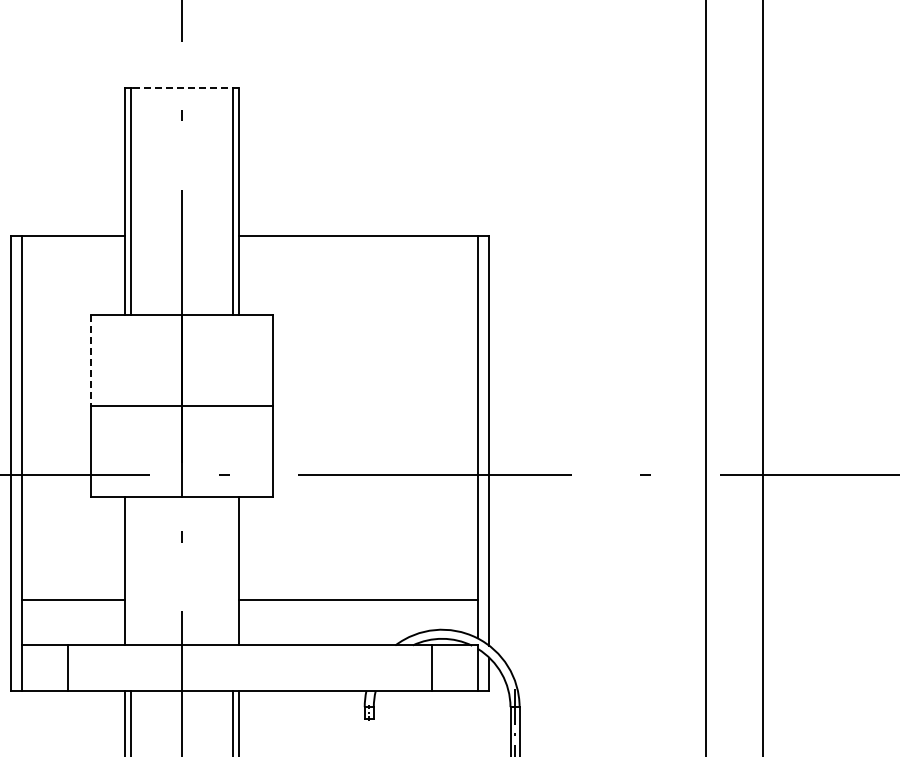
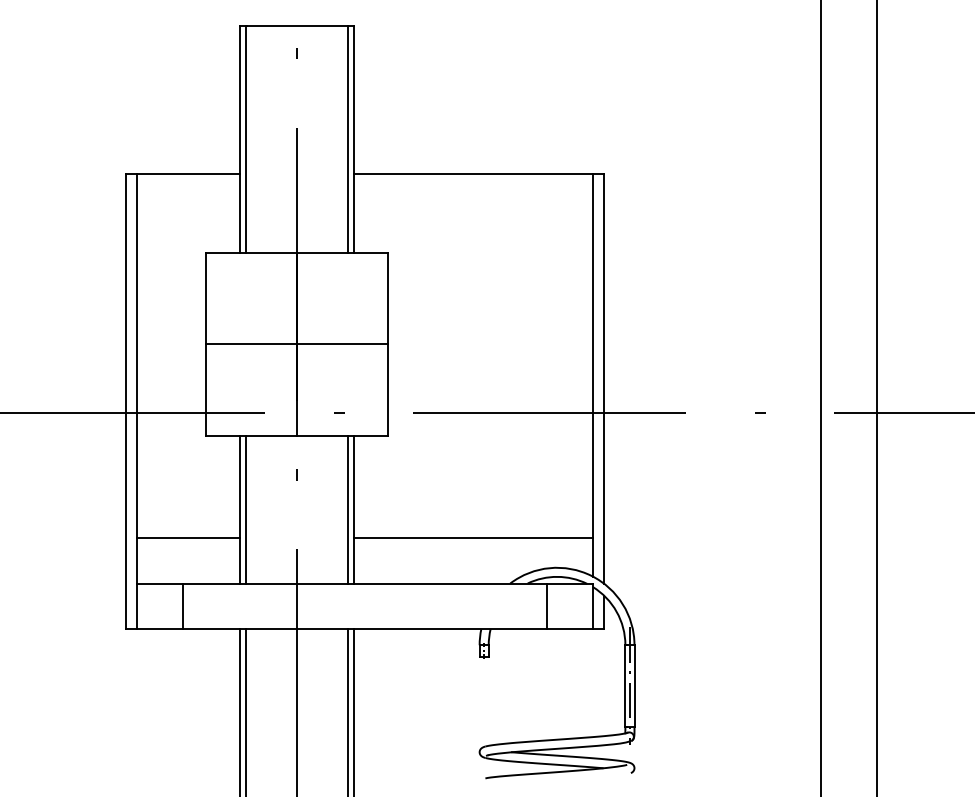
line: (184, 87) -> (299, 25), dashed -> solid
line: (90, 360) -> (205, 298), dashed -> solid
line: (130, 571) -> (245, 509), added
line: (232, 571) -> (347, 509), added

